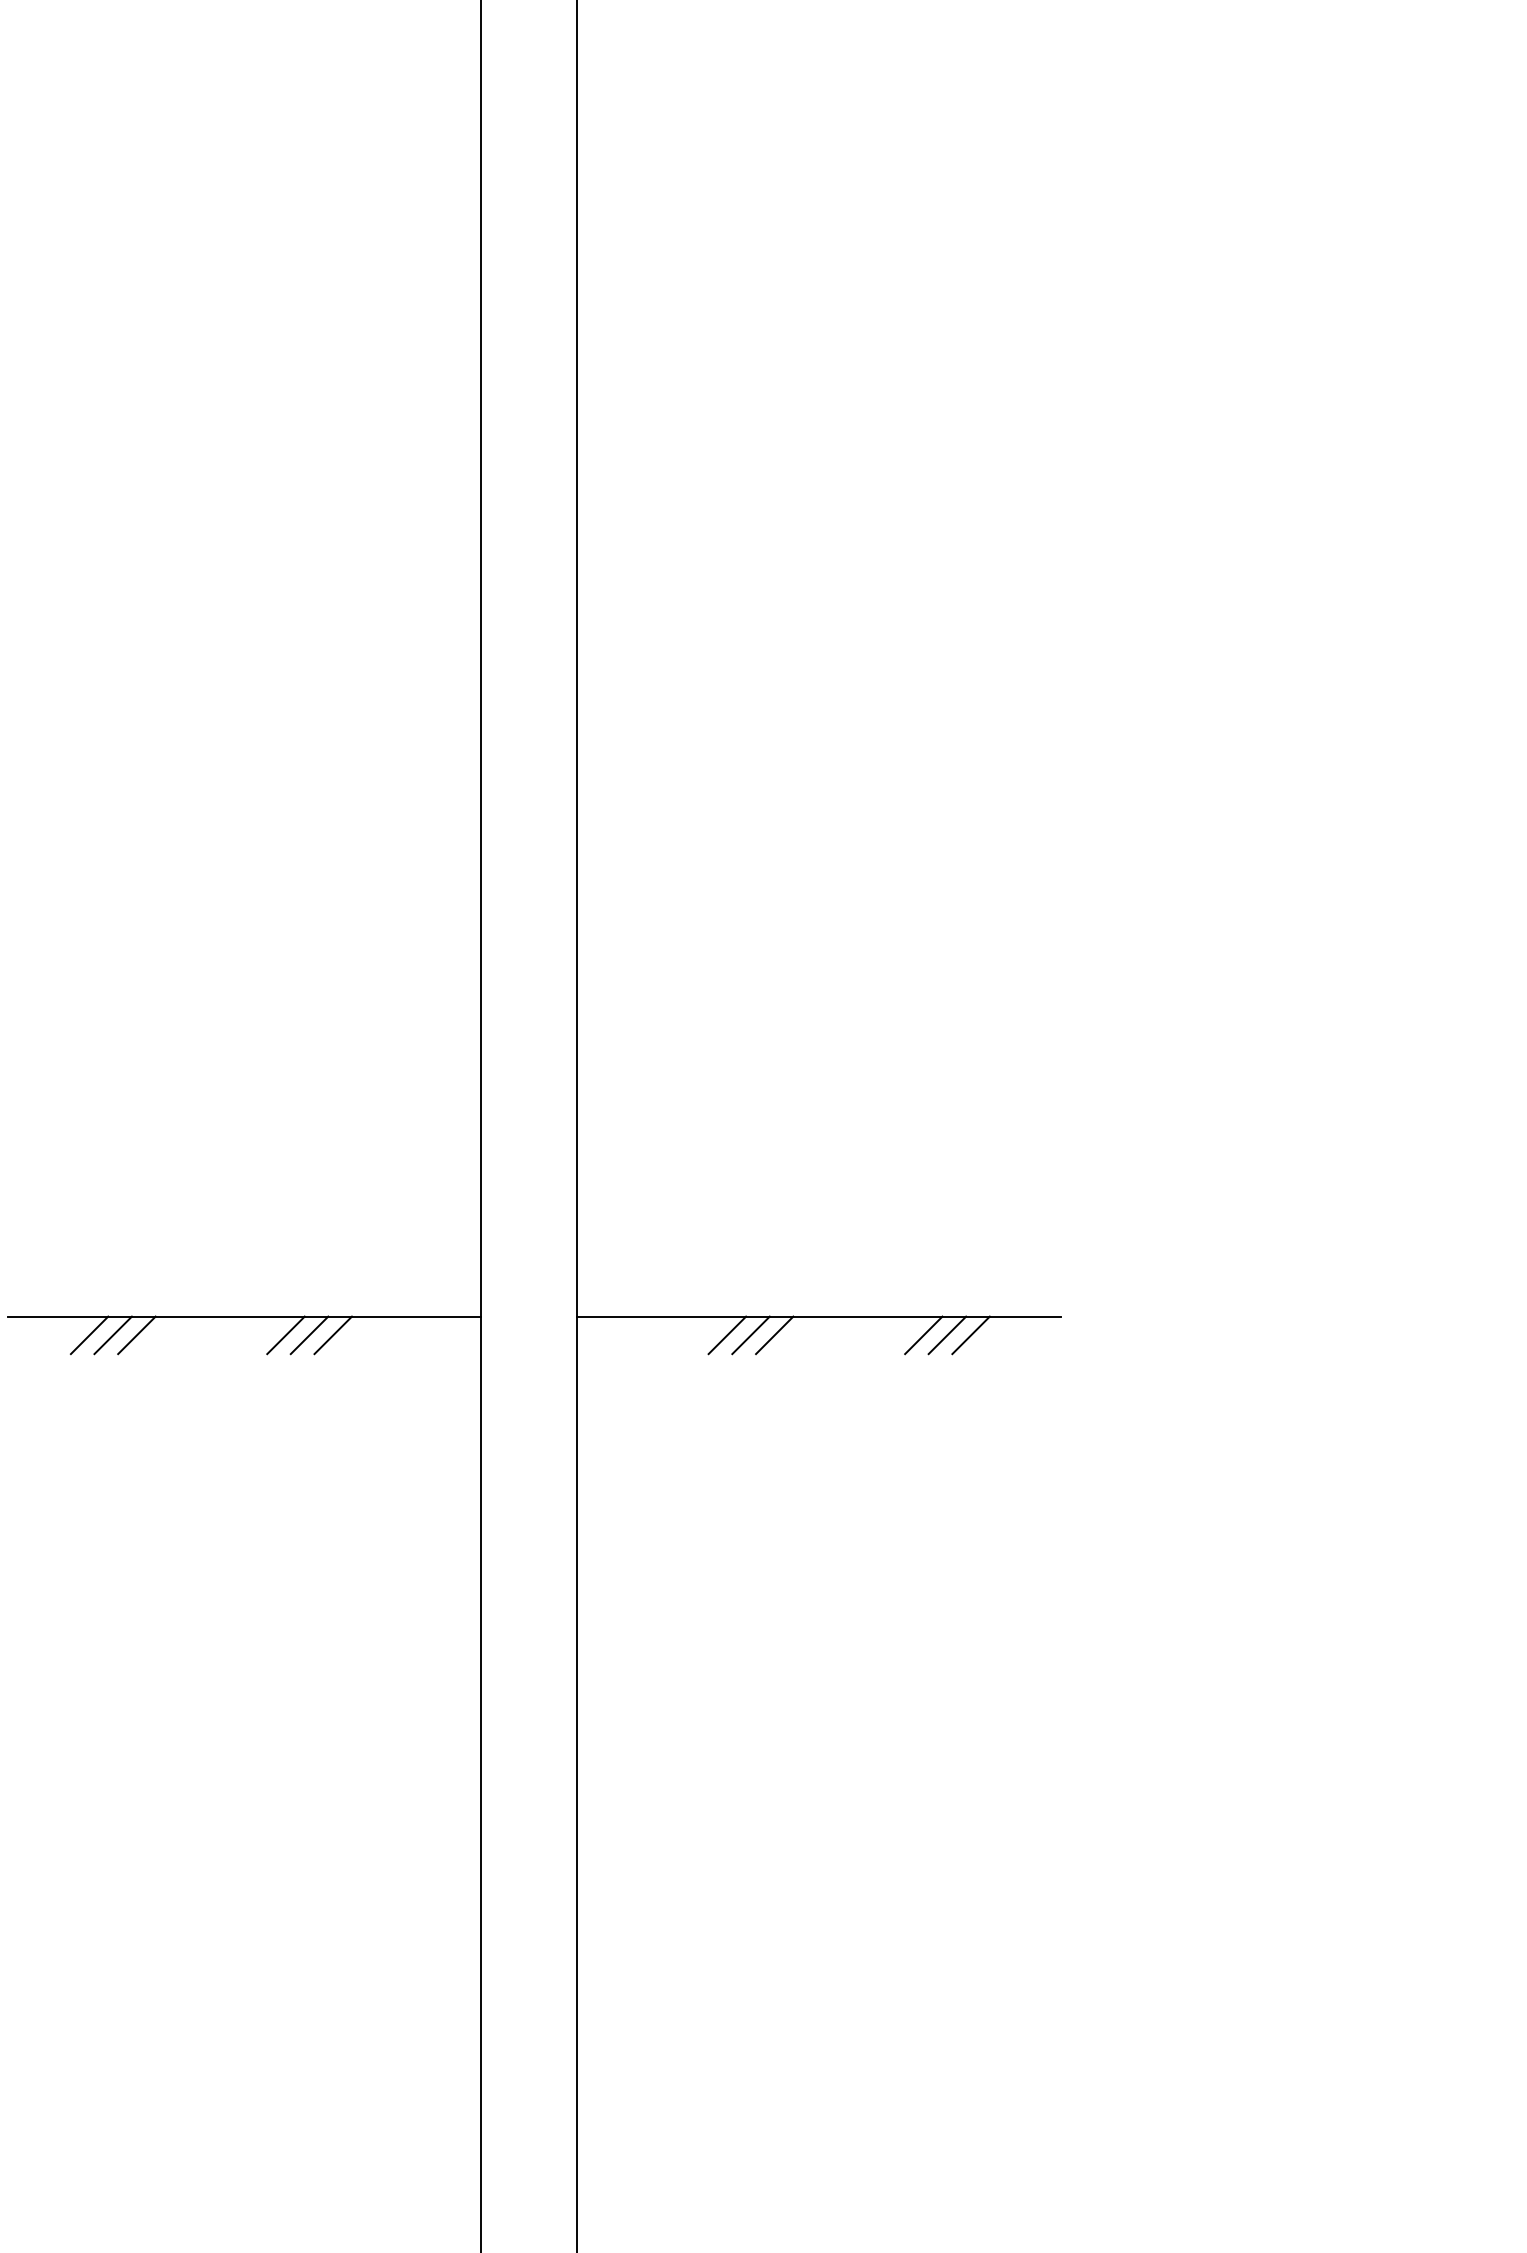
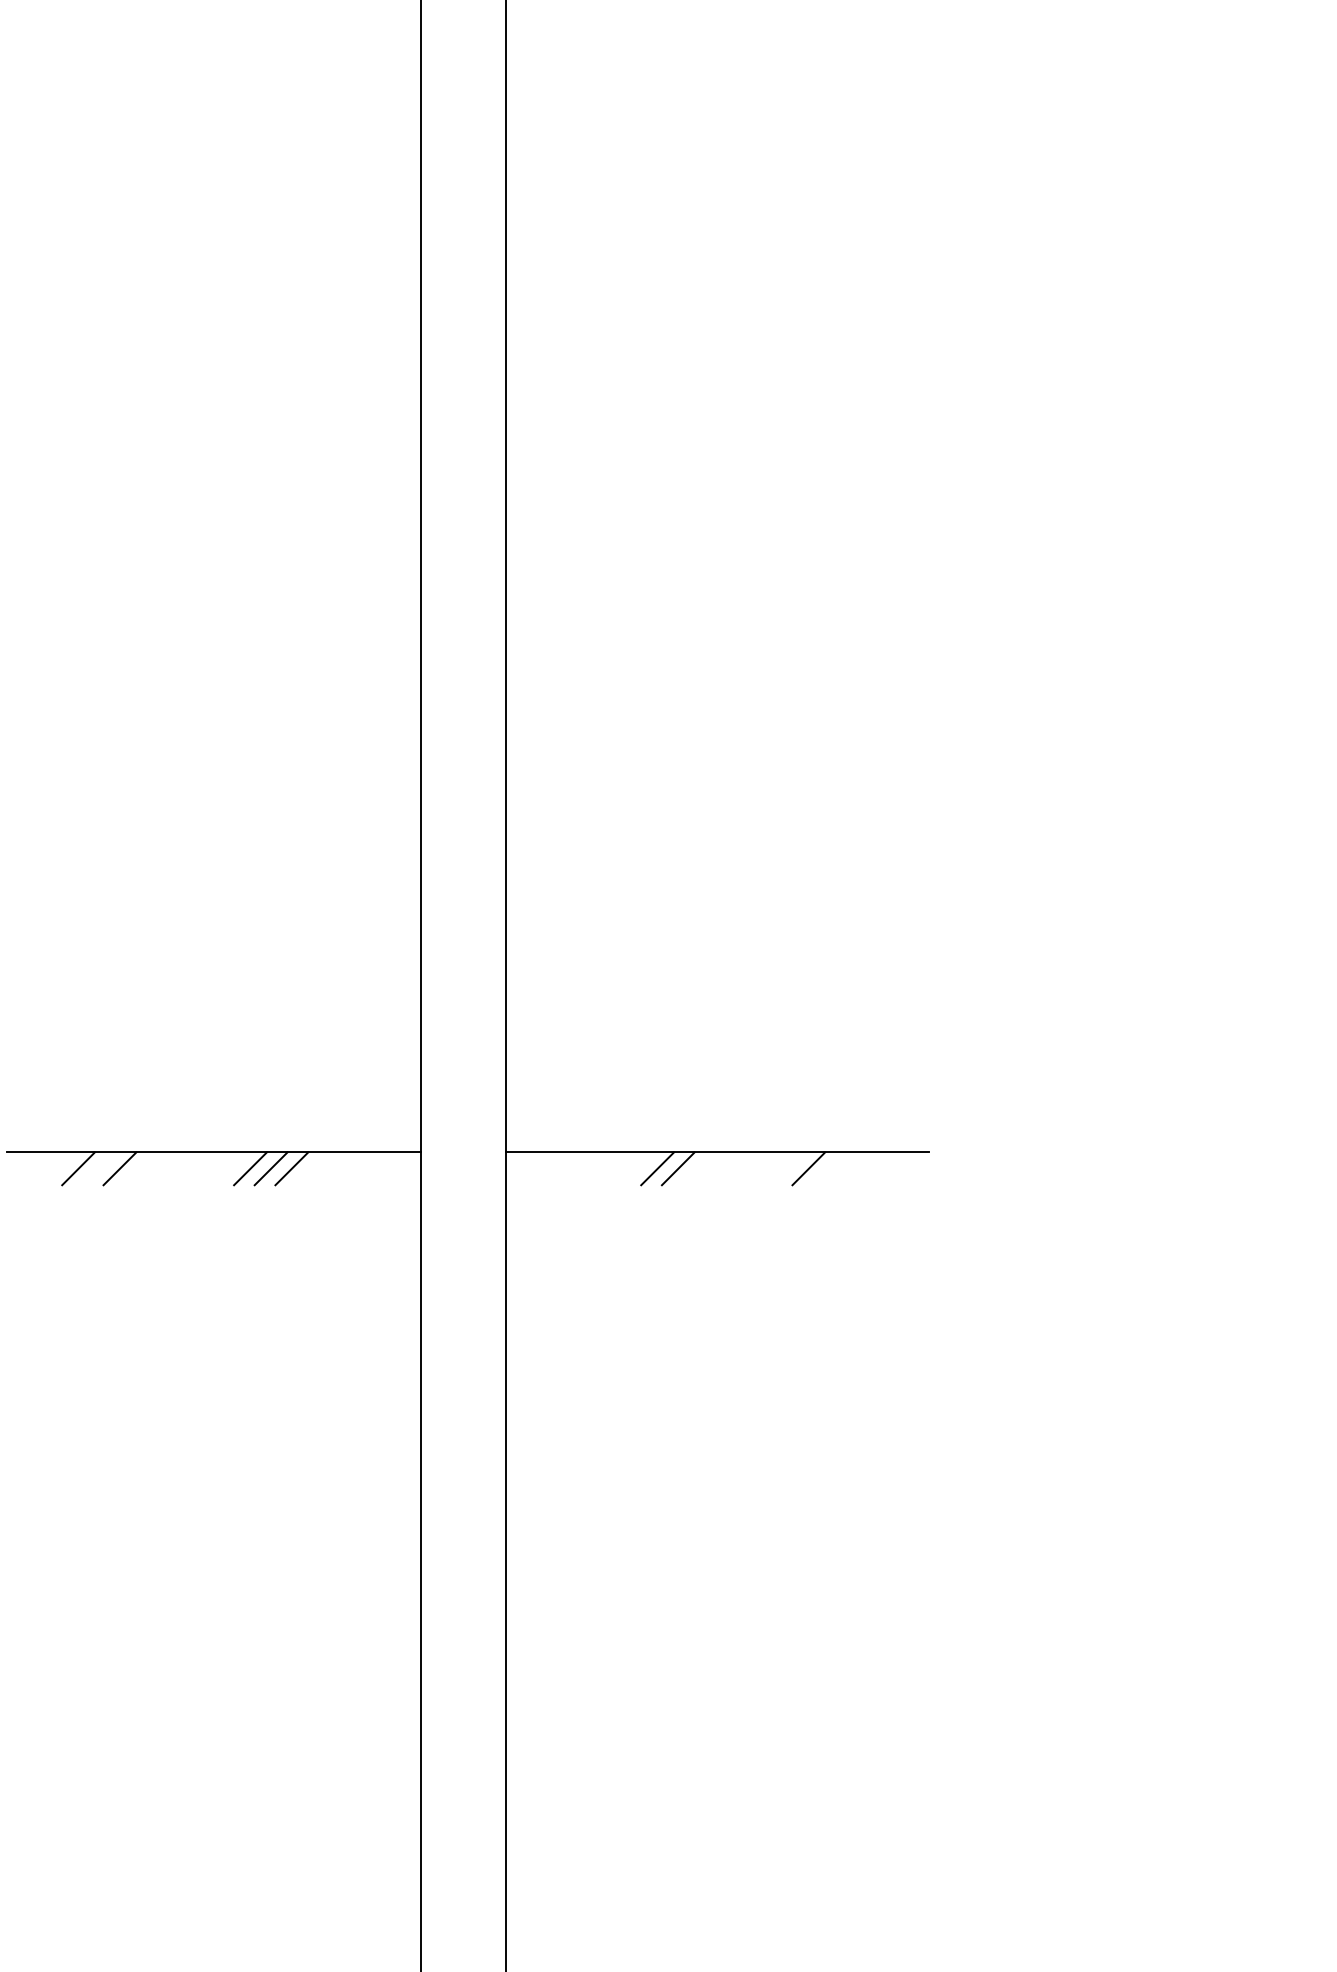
line: (112, 1334) -> (98, 1168), removed
line: (726, 1334) -> (636, 1168), removed
line: (947, 1334) -> (829, 1168), removed
line: (970, 1334) -> (849, 1168), removed

